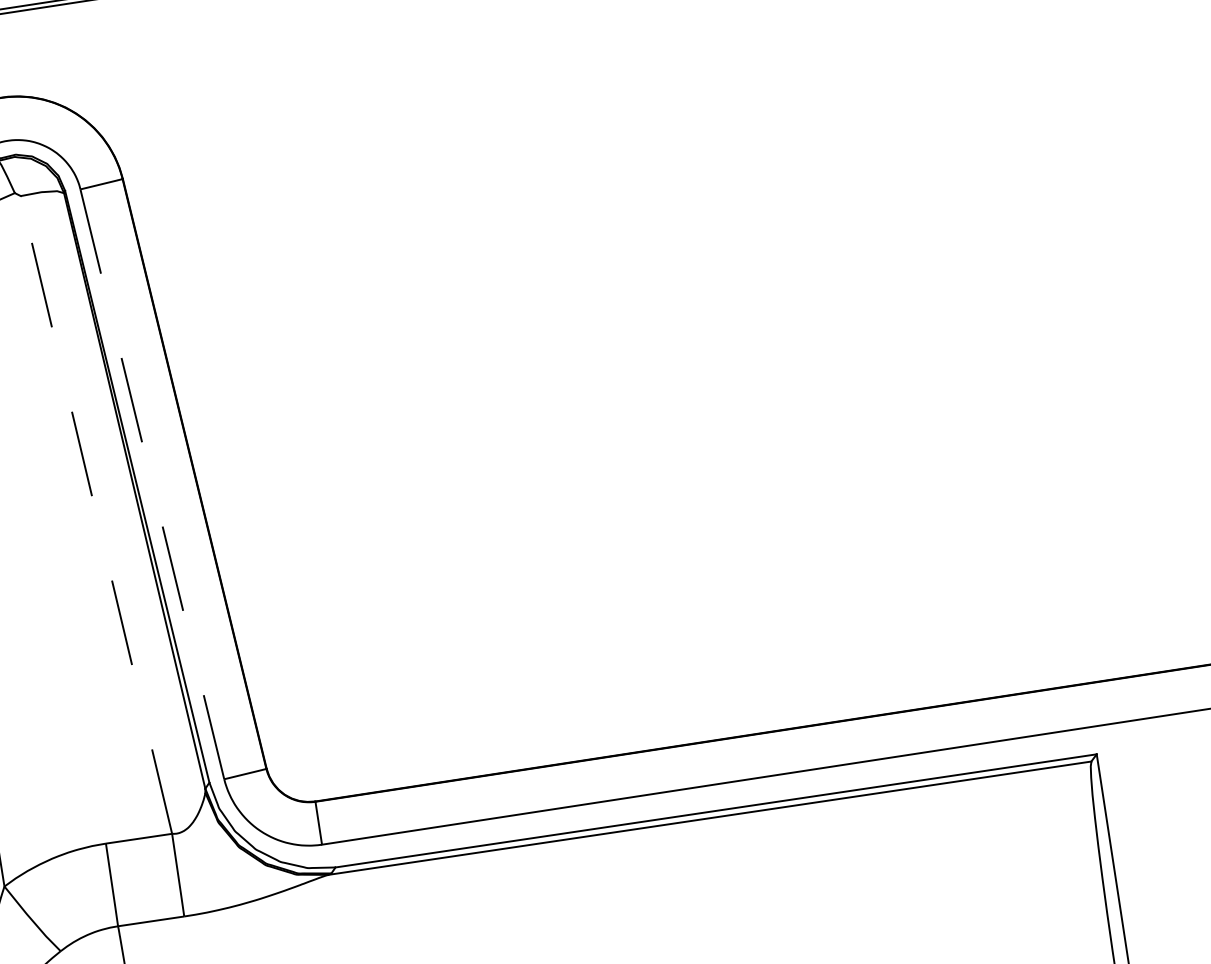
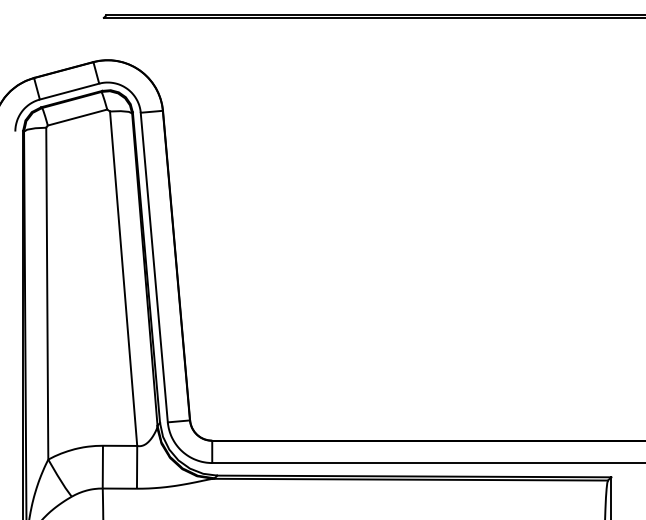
line: (153, 486) -> (154, 268), dashed -> solid
line: (96, 514) -> (123, 278), dashed -> solid

